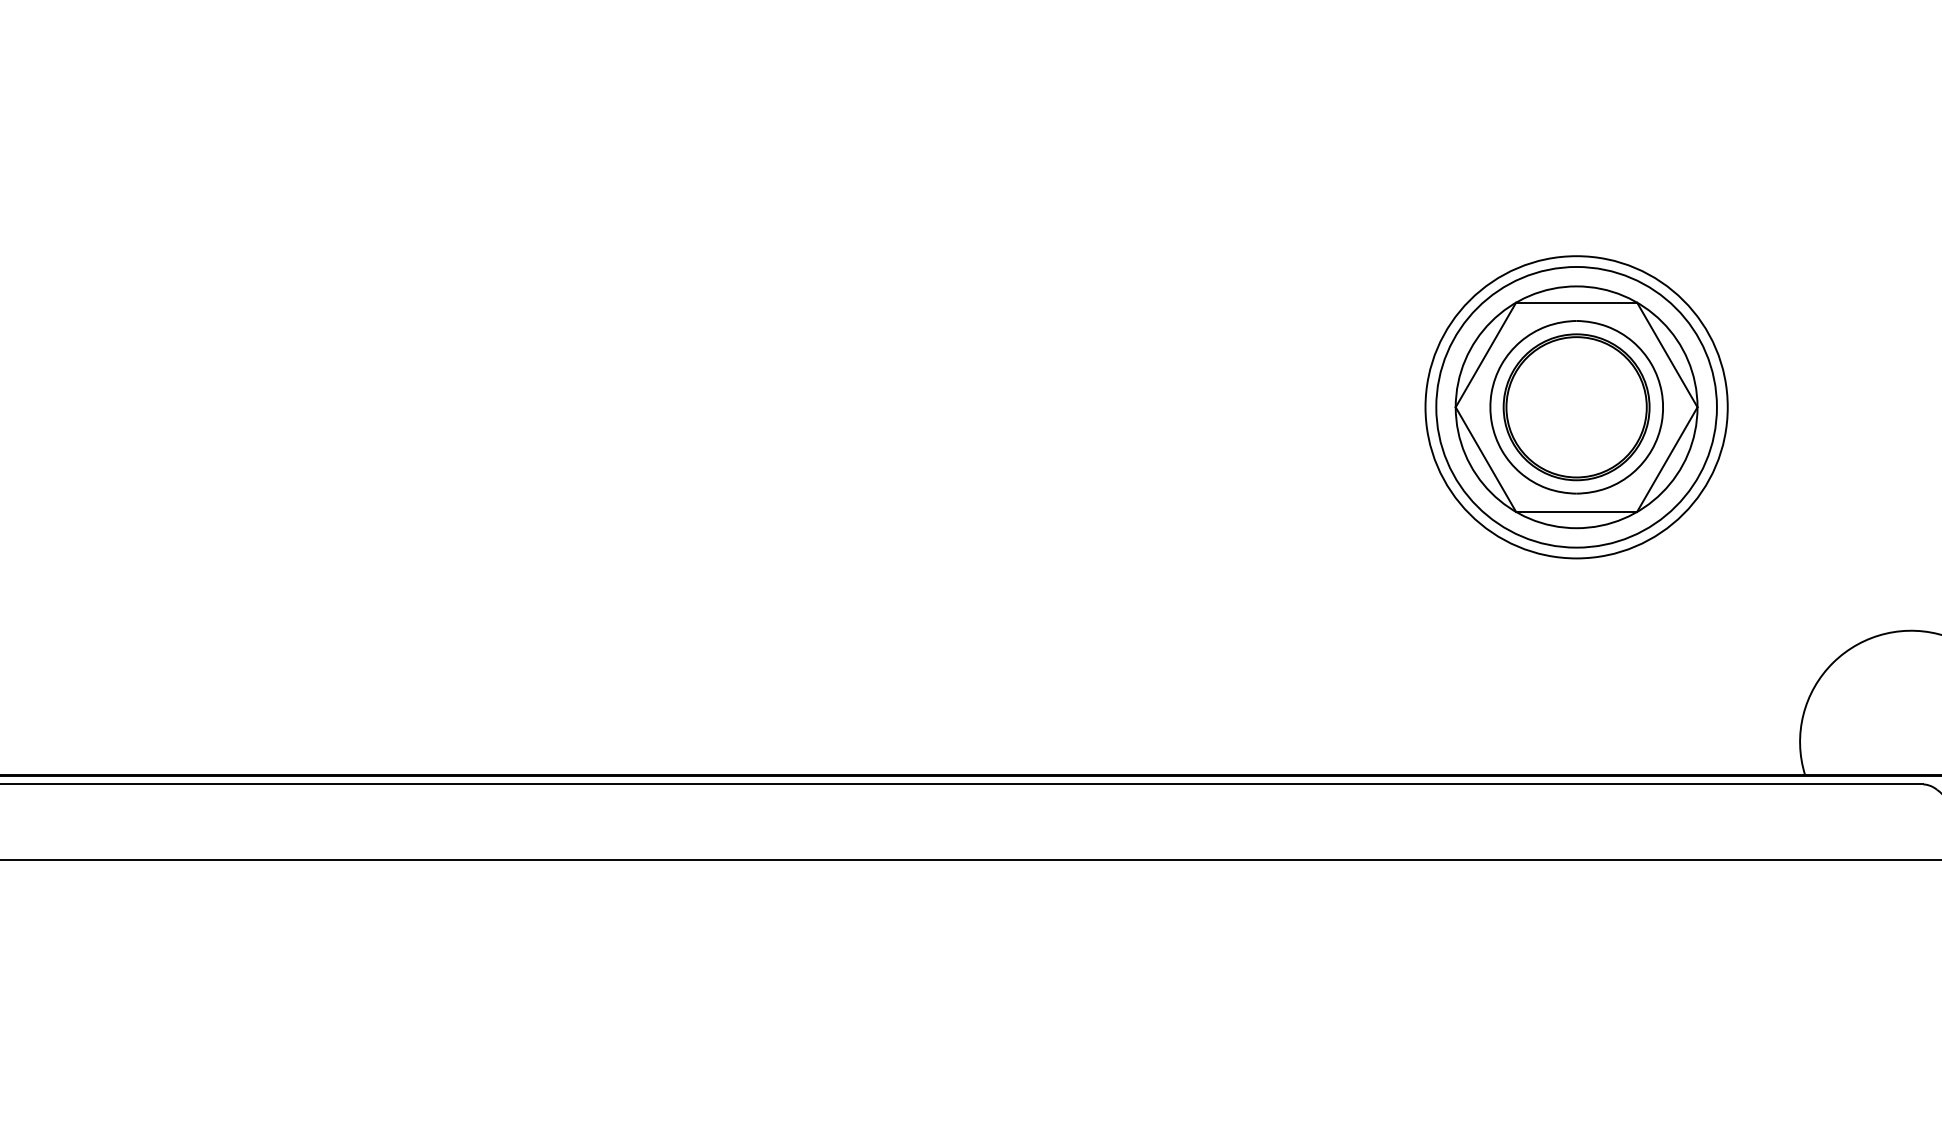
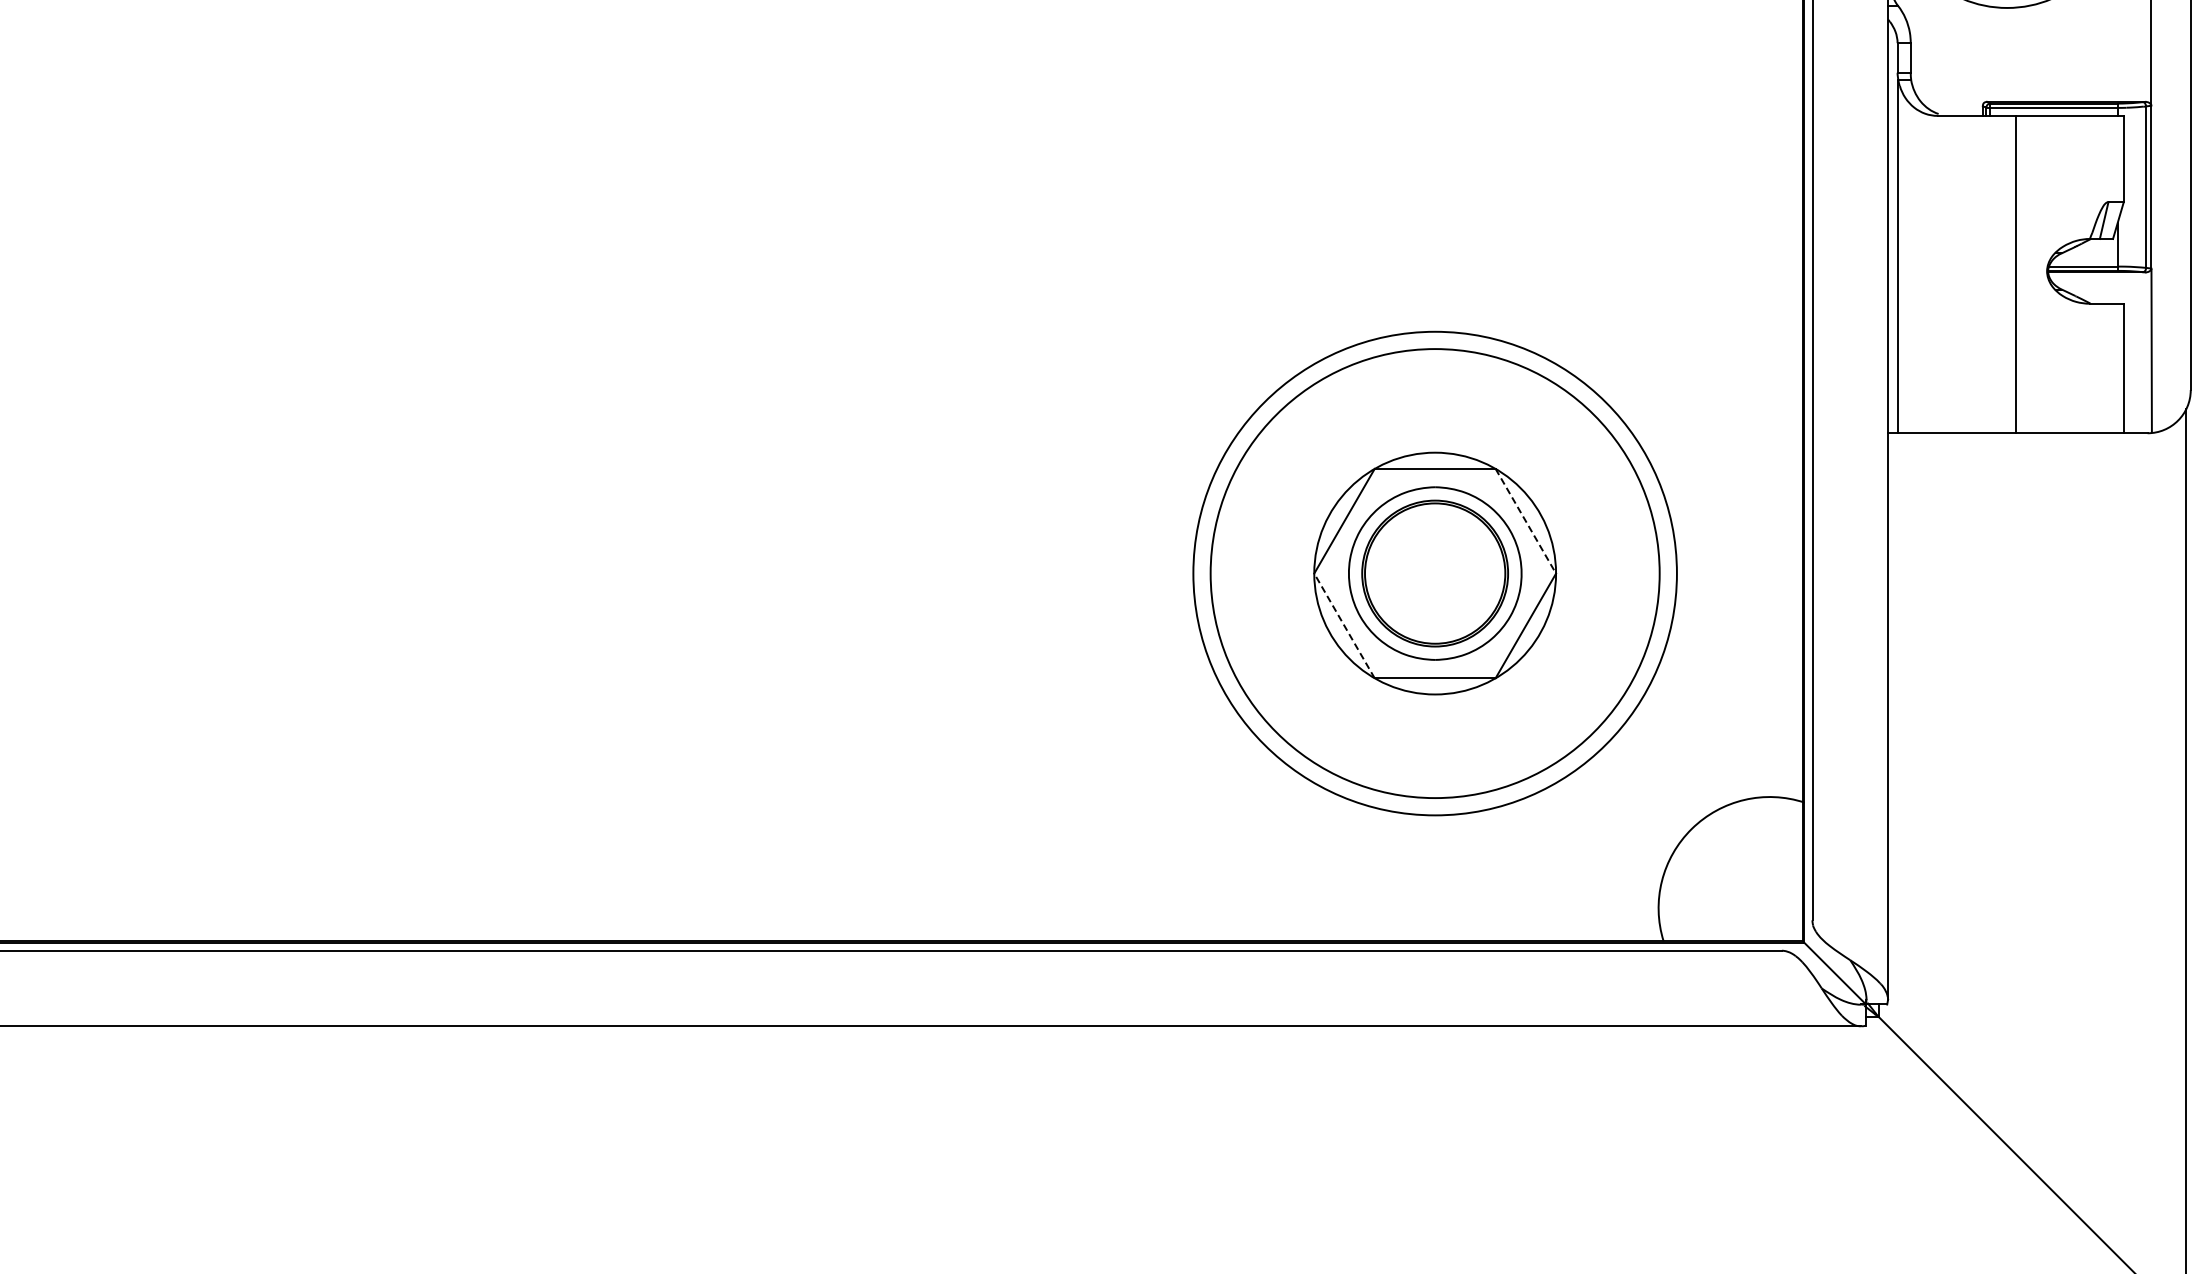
line: (1667, 355) -> (1526, 521), solid -> dashed
circle: (1575, 407) -> (1434, 573), size x1.6
circle: (1576, 407) -> (1435, 573), size x1.6
line: (1485, 459) -> (1344, 625), solid -> dashed

